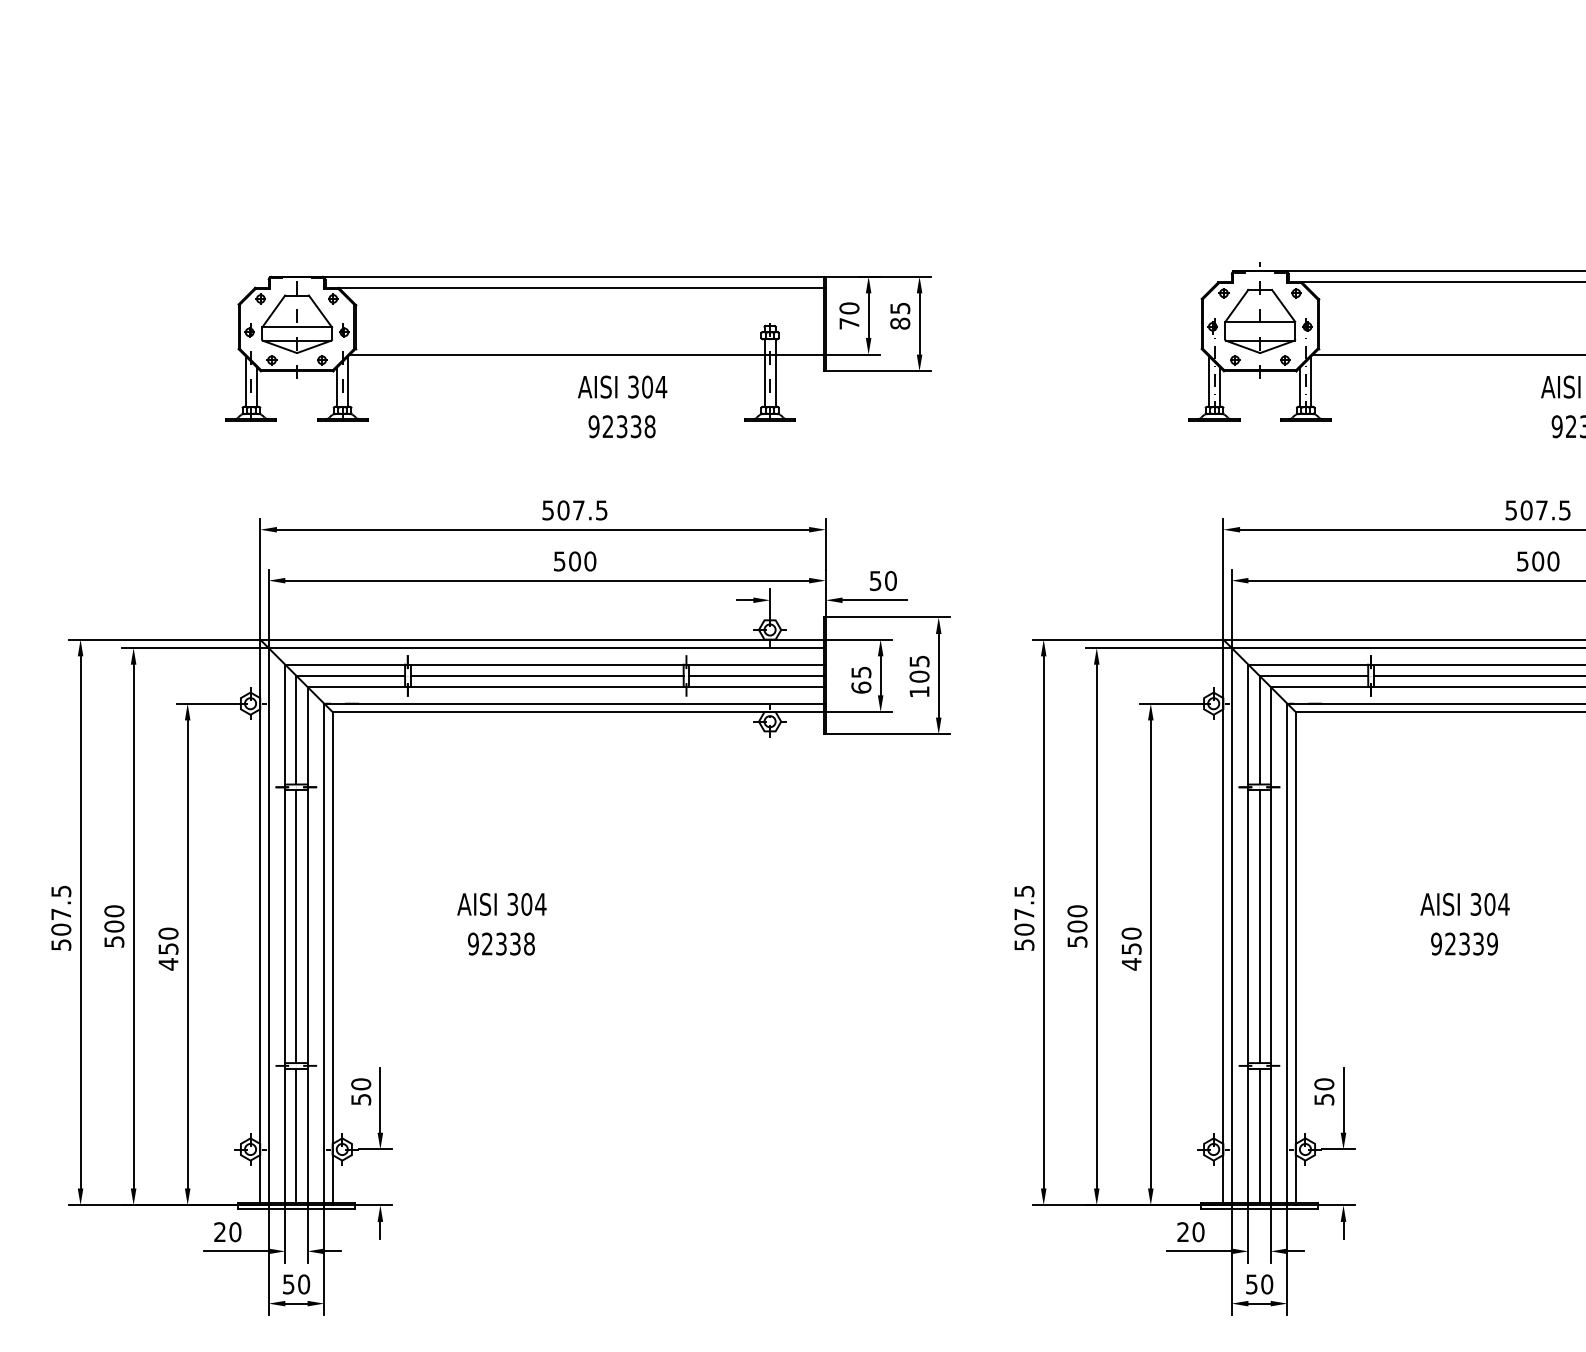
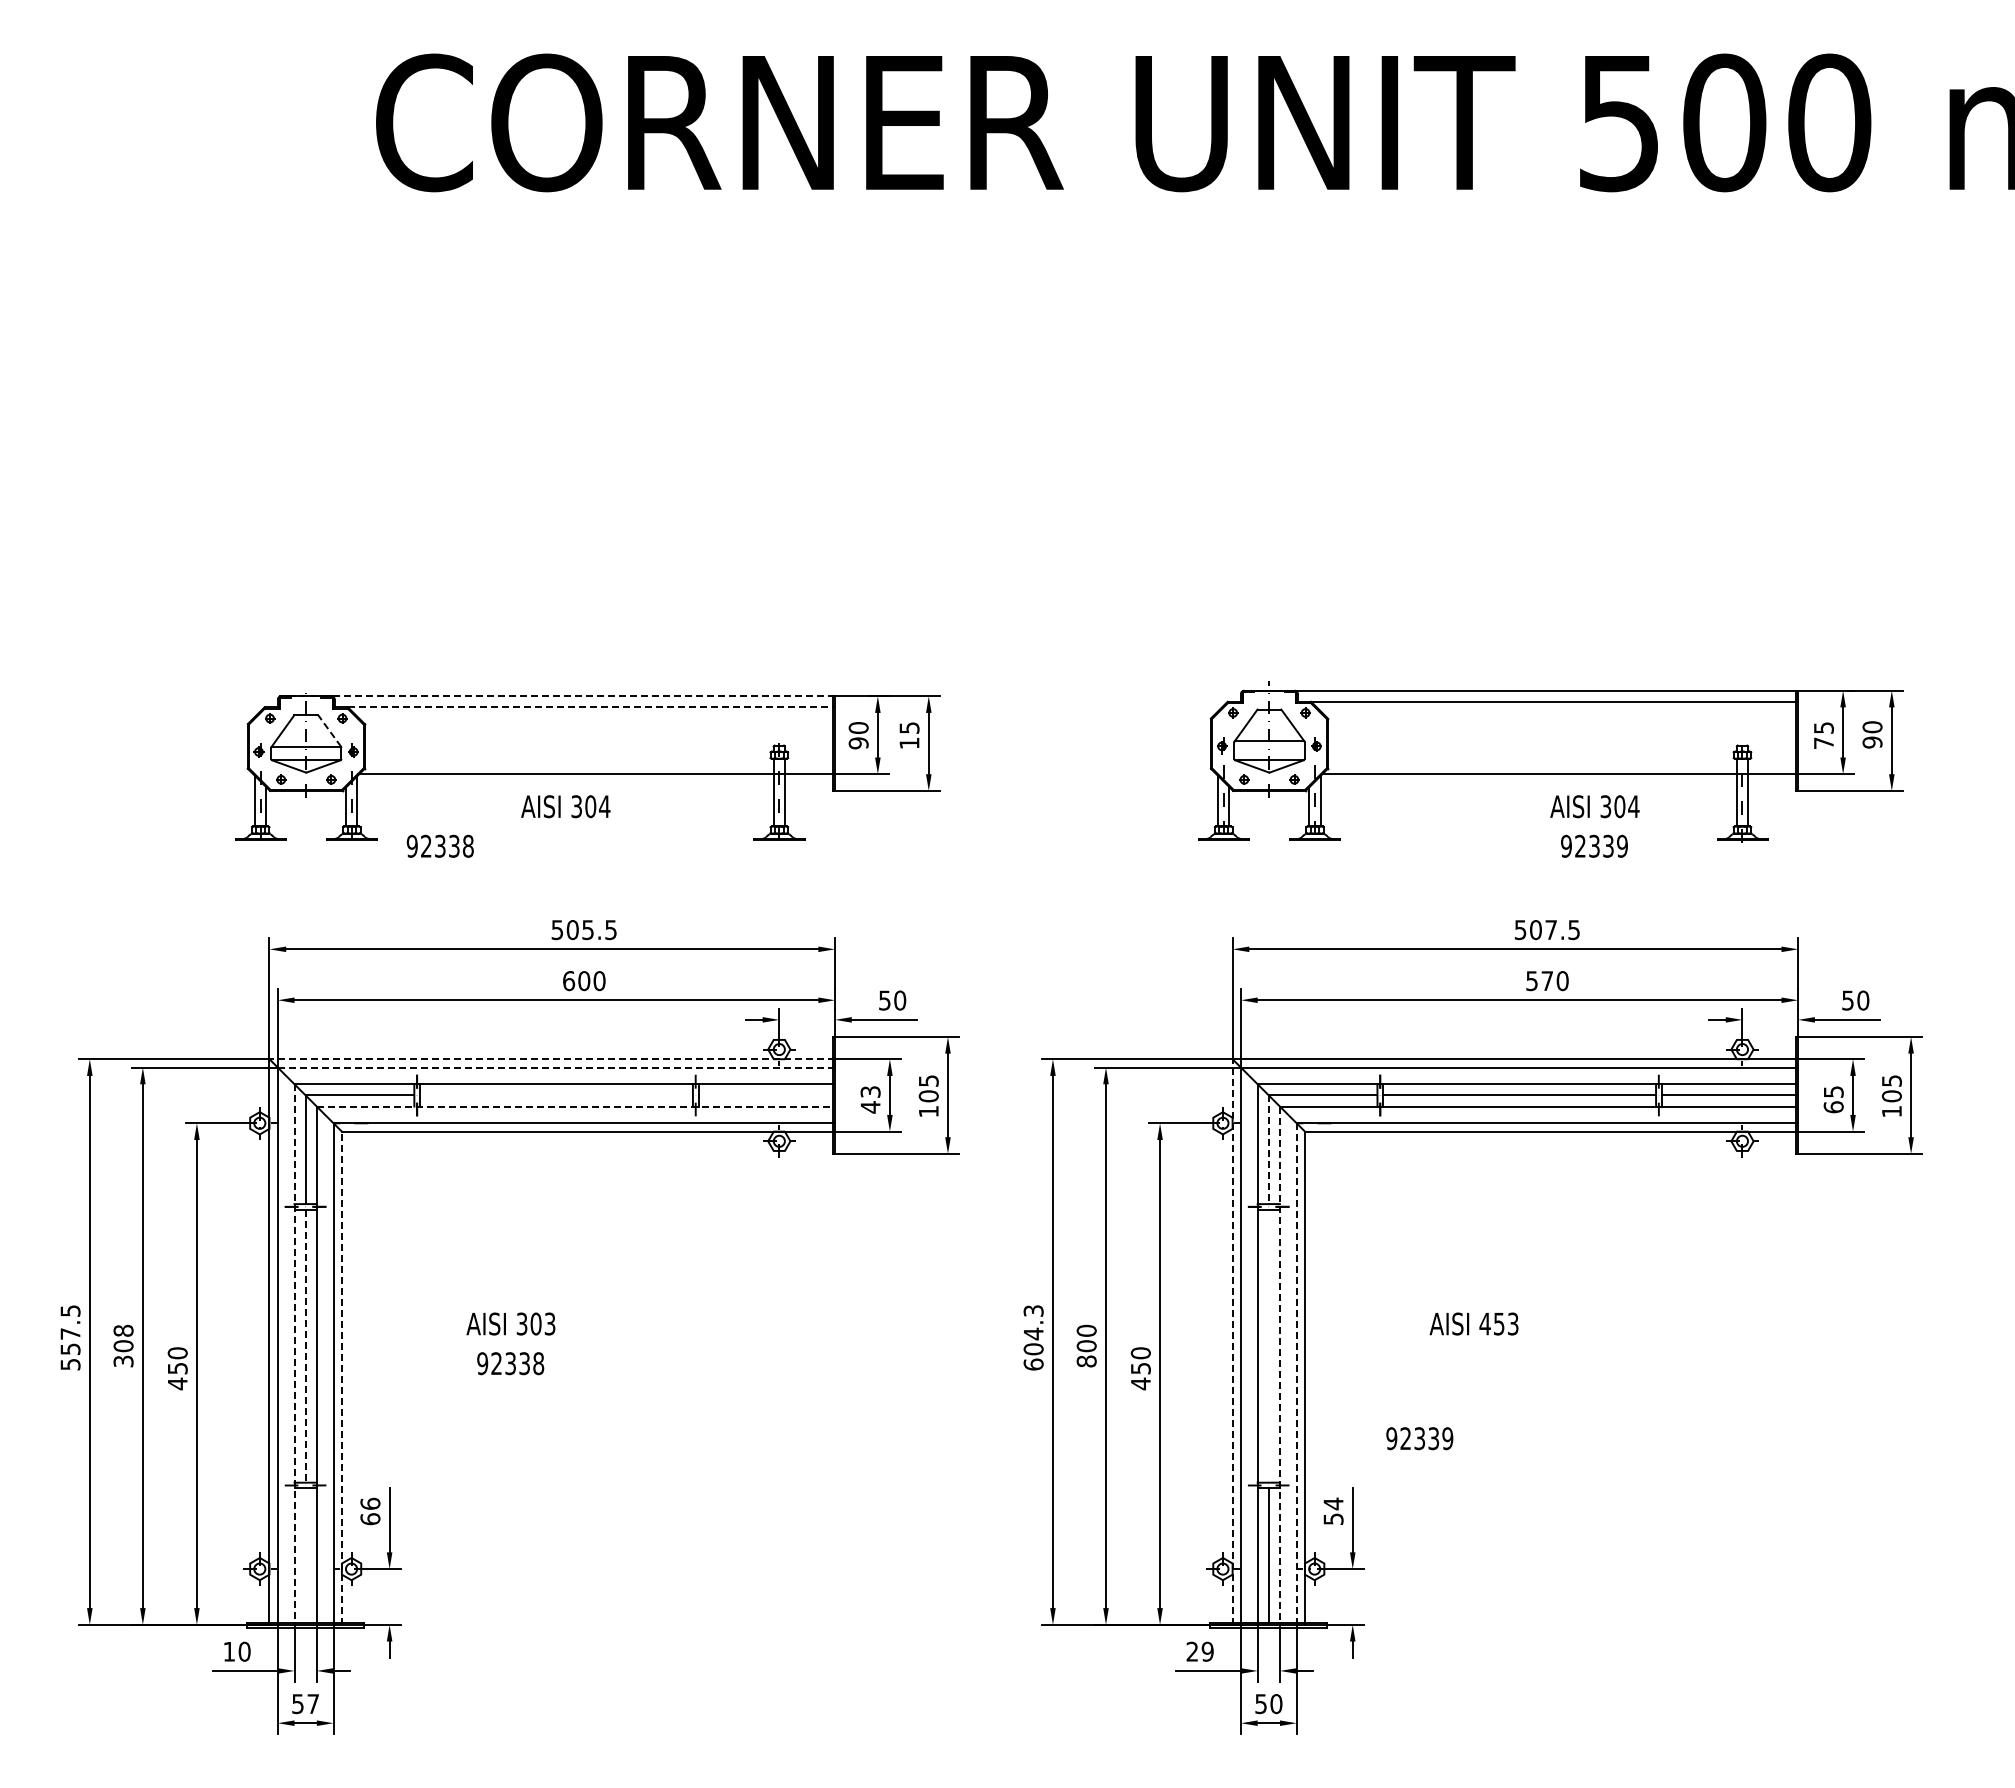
line: (548, 276) -> (557, 696), solid -> dashed
line: (583, 287) -> (592, 707), solid -> dashed
line: (320, 310) -> (329, 730), solid -> dashed
text: (849, 323) -> (858, 743), 70 -> 90
text: (900, 323) -> (909, 743), 85 -> 15
text: (622, 386) -> (565, 806), moved
text: (621, 425) -> (439, 845), moved
text: (578, 510) -> (587, 930), 507.5 -> 505.5
text: (560, 561) -> (569, 981), 500 -> 600
text: (1538, 561) -> (1547, 981), 500 -> 570
line: (543, 639) -> (552, 1059), solid -> dashed
line: (546, 647) -> (555, 1067), solid -> dashed
line: (546, 675) -> (555, 1095), removed
line: (756, 675) -> (765, 1095), removed
text: (861, 679) -> (870, 1099), 65 -> 43
line: (566, 686) -> (575, 1106), solid -> dashed
line: (1259, 730) -> (1268, 1150), solid -> dashed
text: (540, 903) -> (549, 1323), 304 -> 303
text: (1489, 903) -> (1498, 1323), 304 -> 453
text: (1024, 917) -> (1033, 1337), 507.5 -> 604.3
line: (1223, 922) -> (1232, 1342), solid -> dashed
text: (114, 925) -> (123, 1345), 500 -> 308
line: (1259, 925) -> (1268, 1345), removed
line: (296, 926) -> (305, 1346), solid -> dashed
text: (61, 929) -> (70, 1349), 507.5 -> 557.5
line: (285, 933) -> (294, 1353), solid -> dashed
text: (1077, 941) -> (1086, 1361), 500 -> 800
text: (1464, 943) -> (1419, 1438), moved
line: (1270, 945) -> (1279, 1365), solid -> dashed
line: (1287, 954) -> (1296, 1374), solid -> dashed
line: (332, 958) -> (341, 1378), solid -> dashed
text: (1324, 1083) -> (1333, 1503), 50 -> 54
text: (361, 1091) -> (370, 1511), 50 -> 66
line: (296, 1135) -> (305, 1555), removed
text: (219, 1231) -> (228, 1651), 20 -> 10
text: (1198, 1231) -> (1207, 1651), 20 -> 29
text: (304, 1284) -> (313, 1704), 50 -> 57

